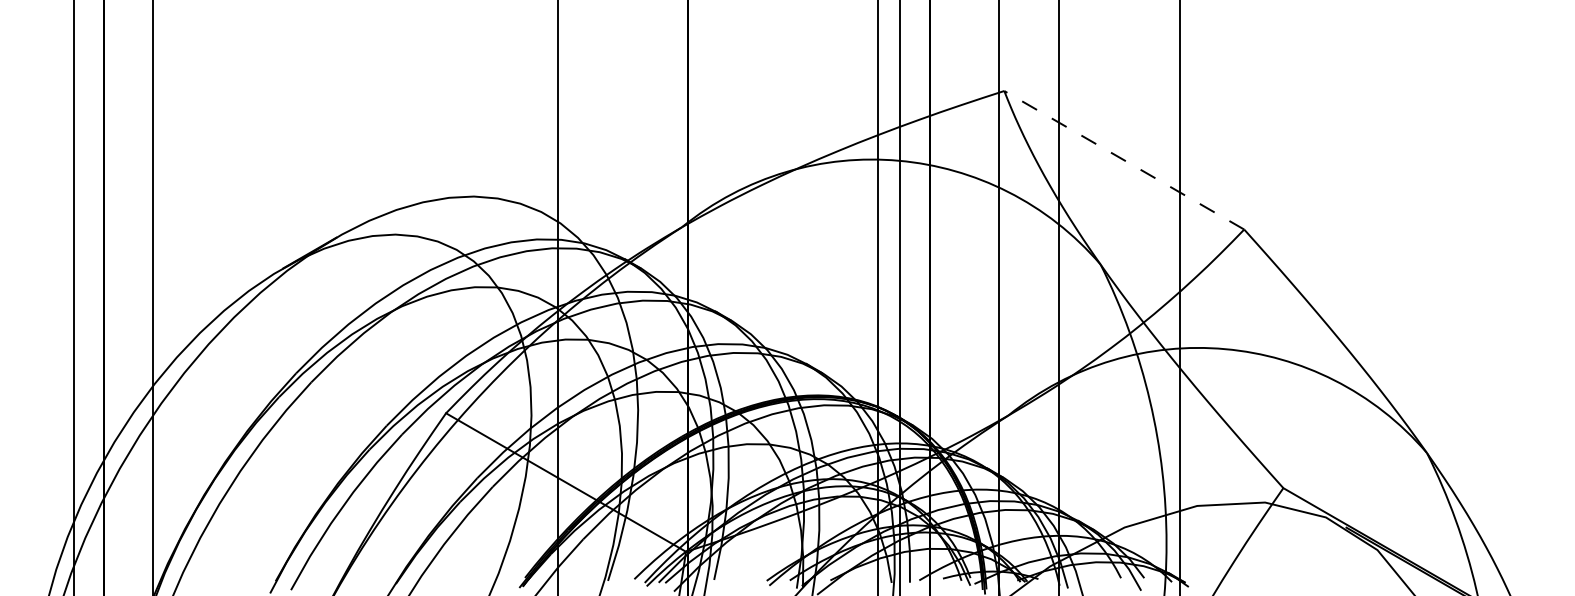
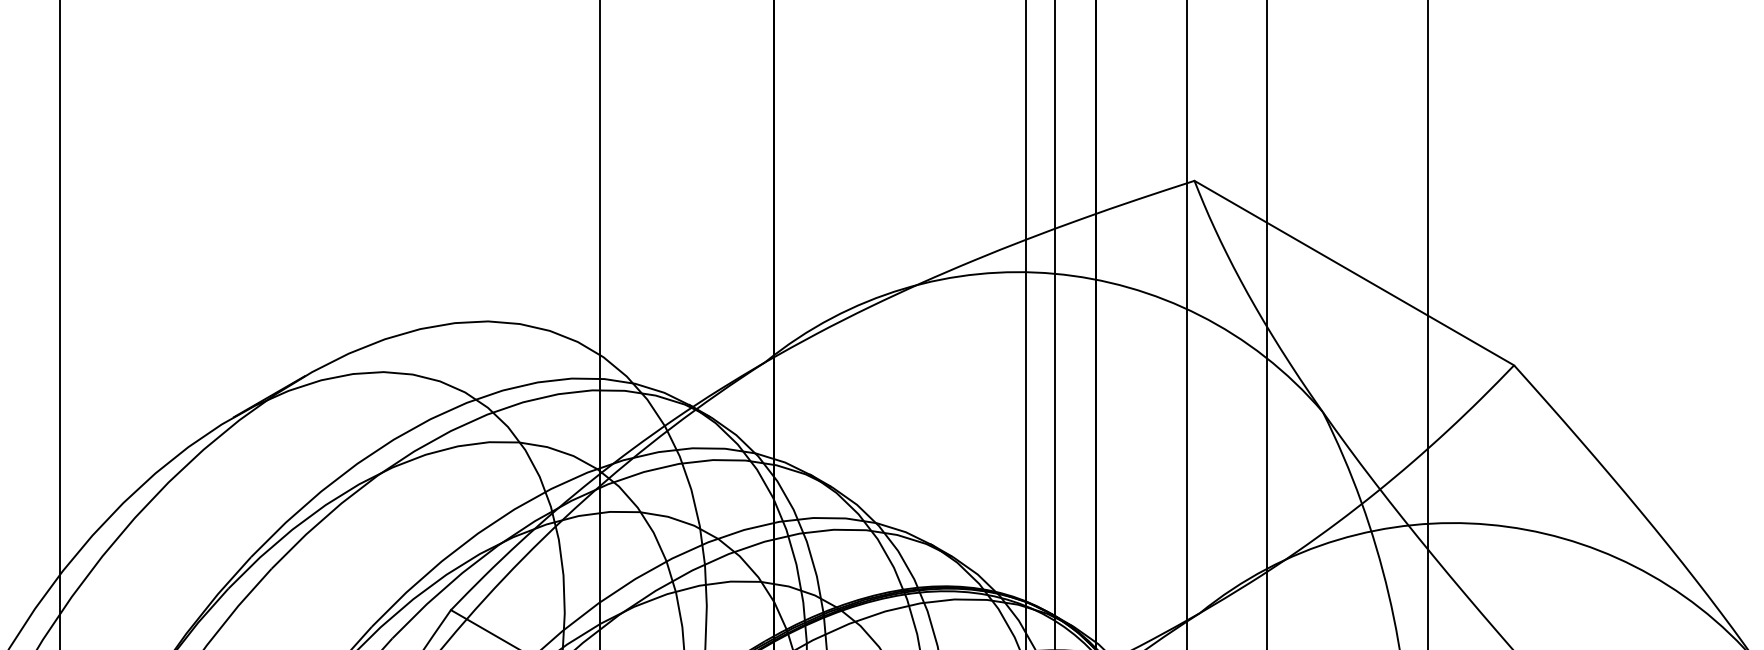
line: (1124, 160) -> (1354, 273), dashed -> solid

